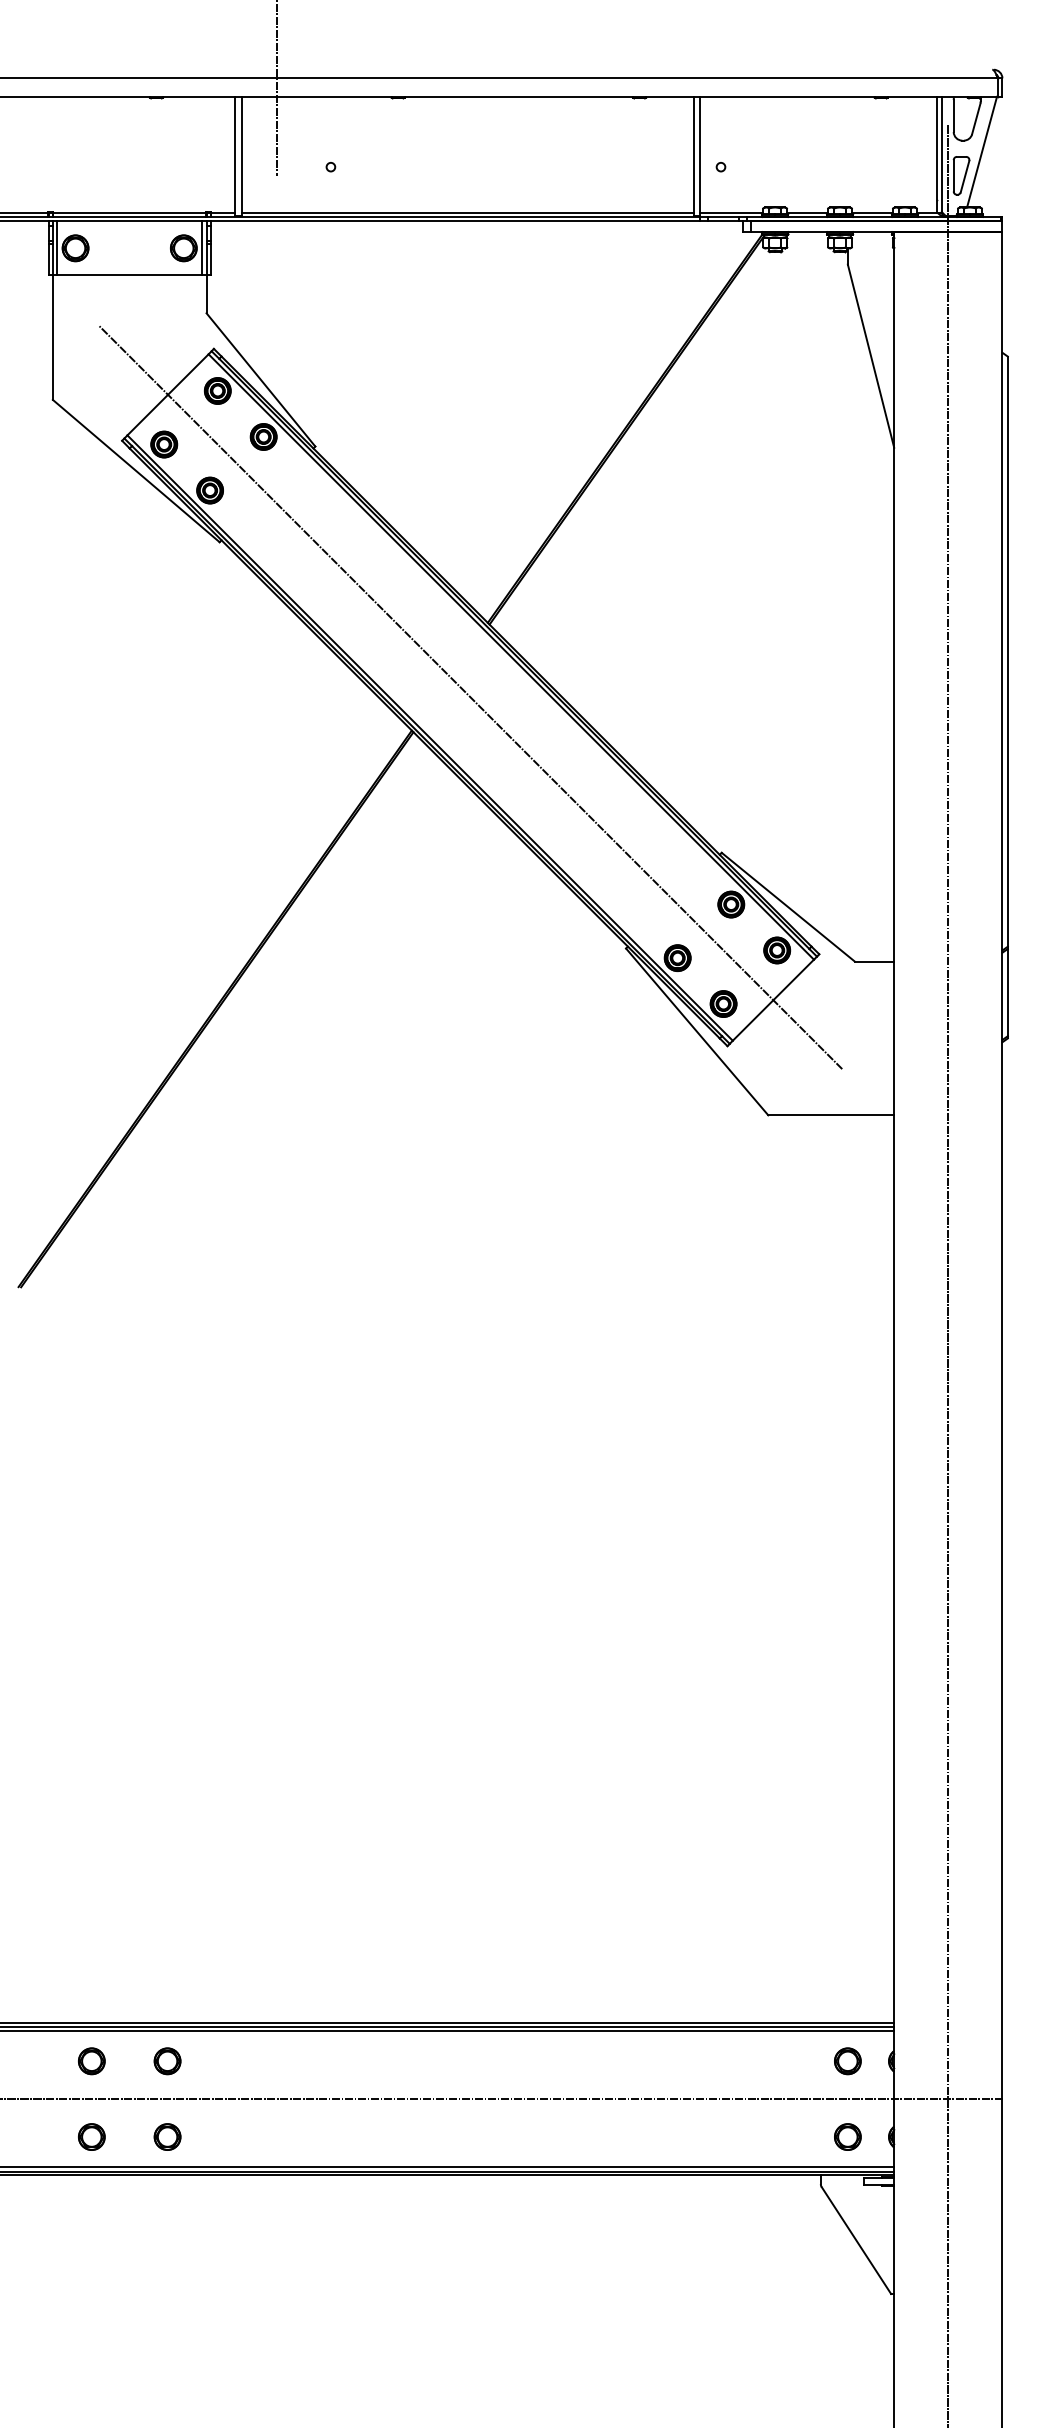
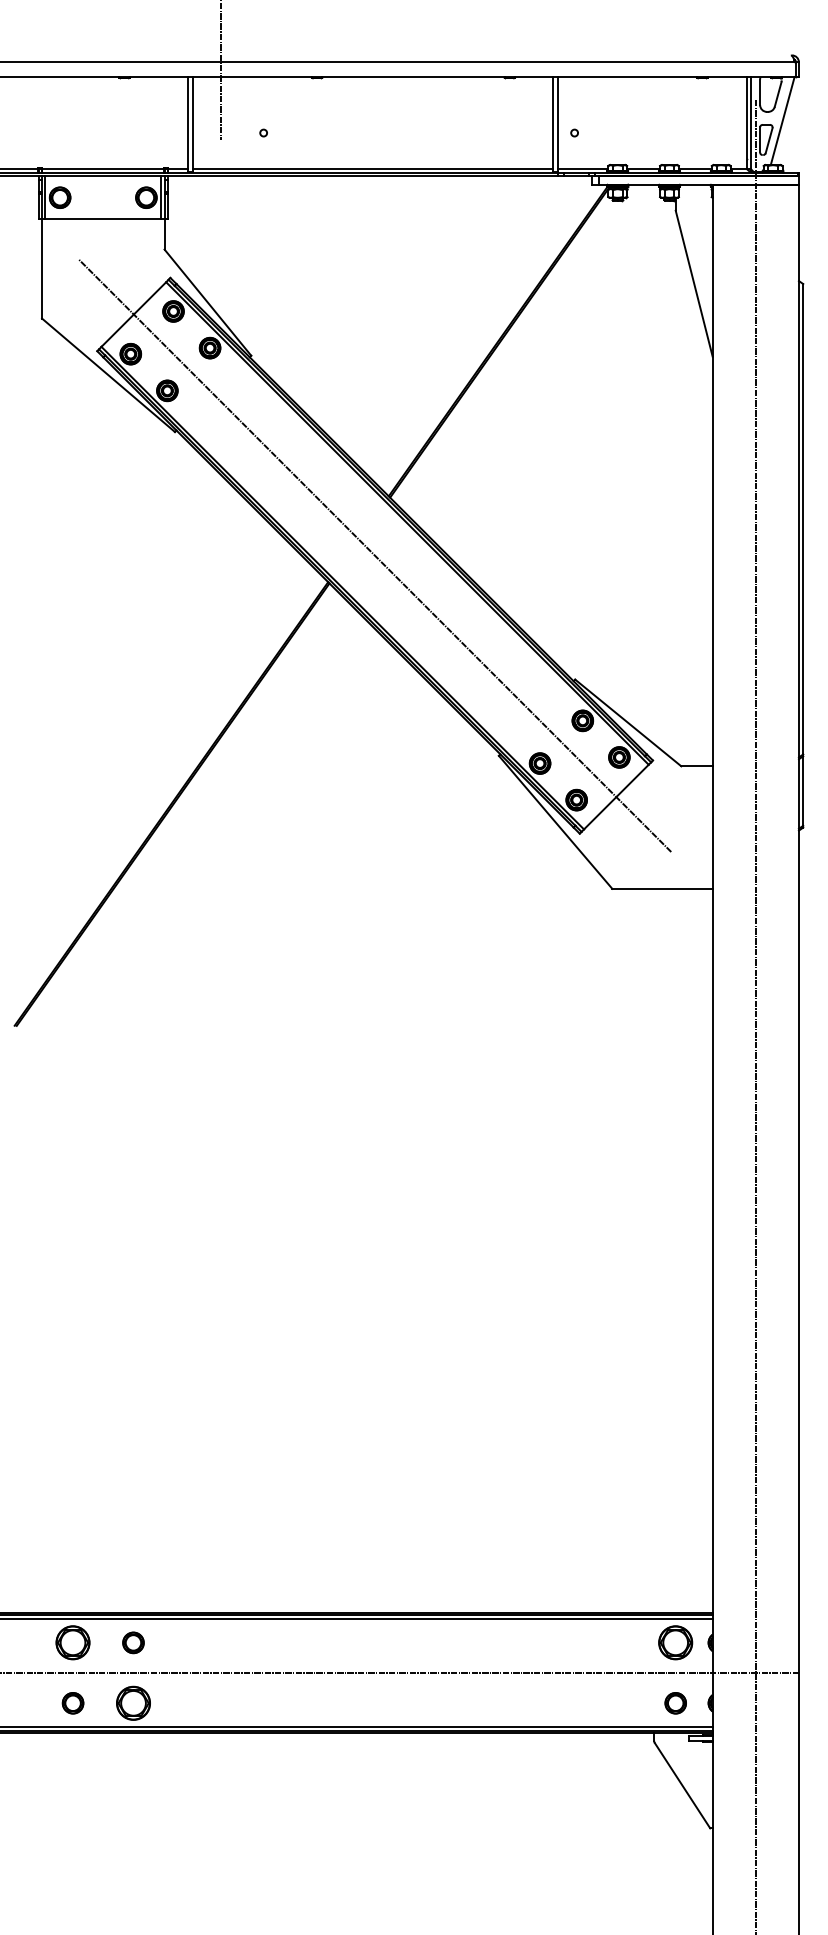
part: (91, 2061) -> (72, 1643), size x1.6
part: (847, 2061) -> (675, 1643), size x1.6
part: (167, 2136) -> (133, 1702), size x1.6

